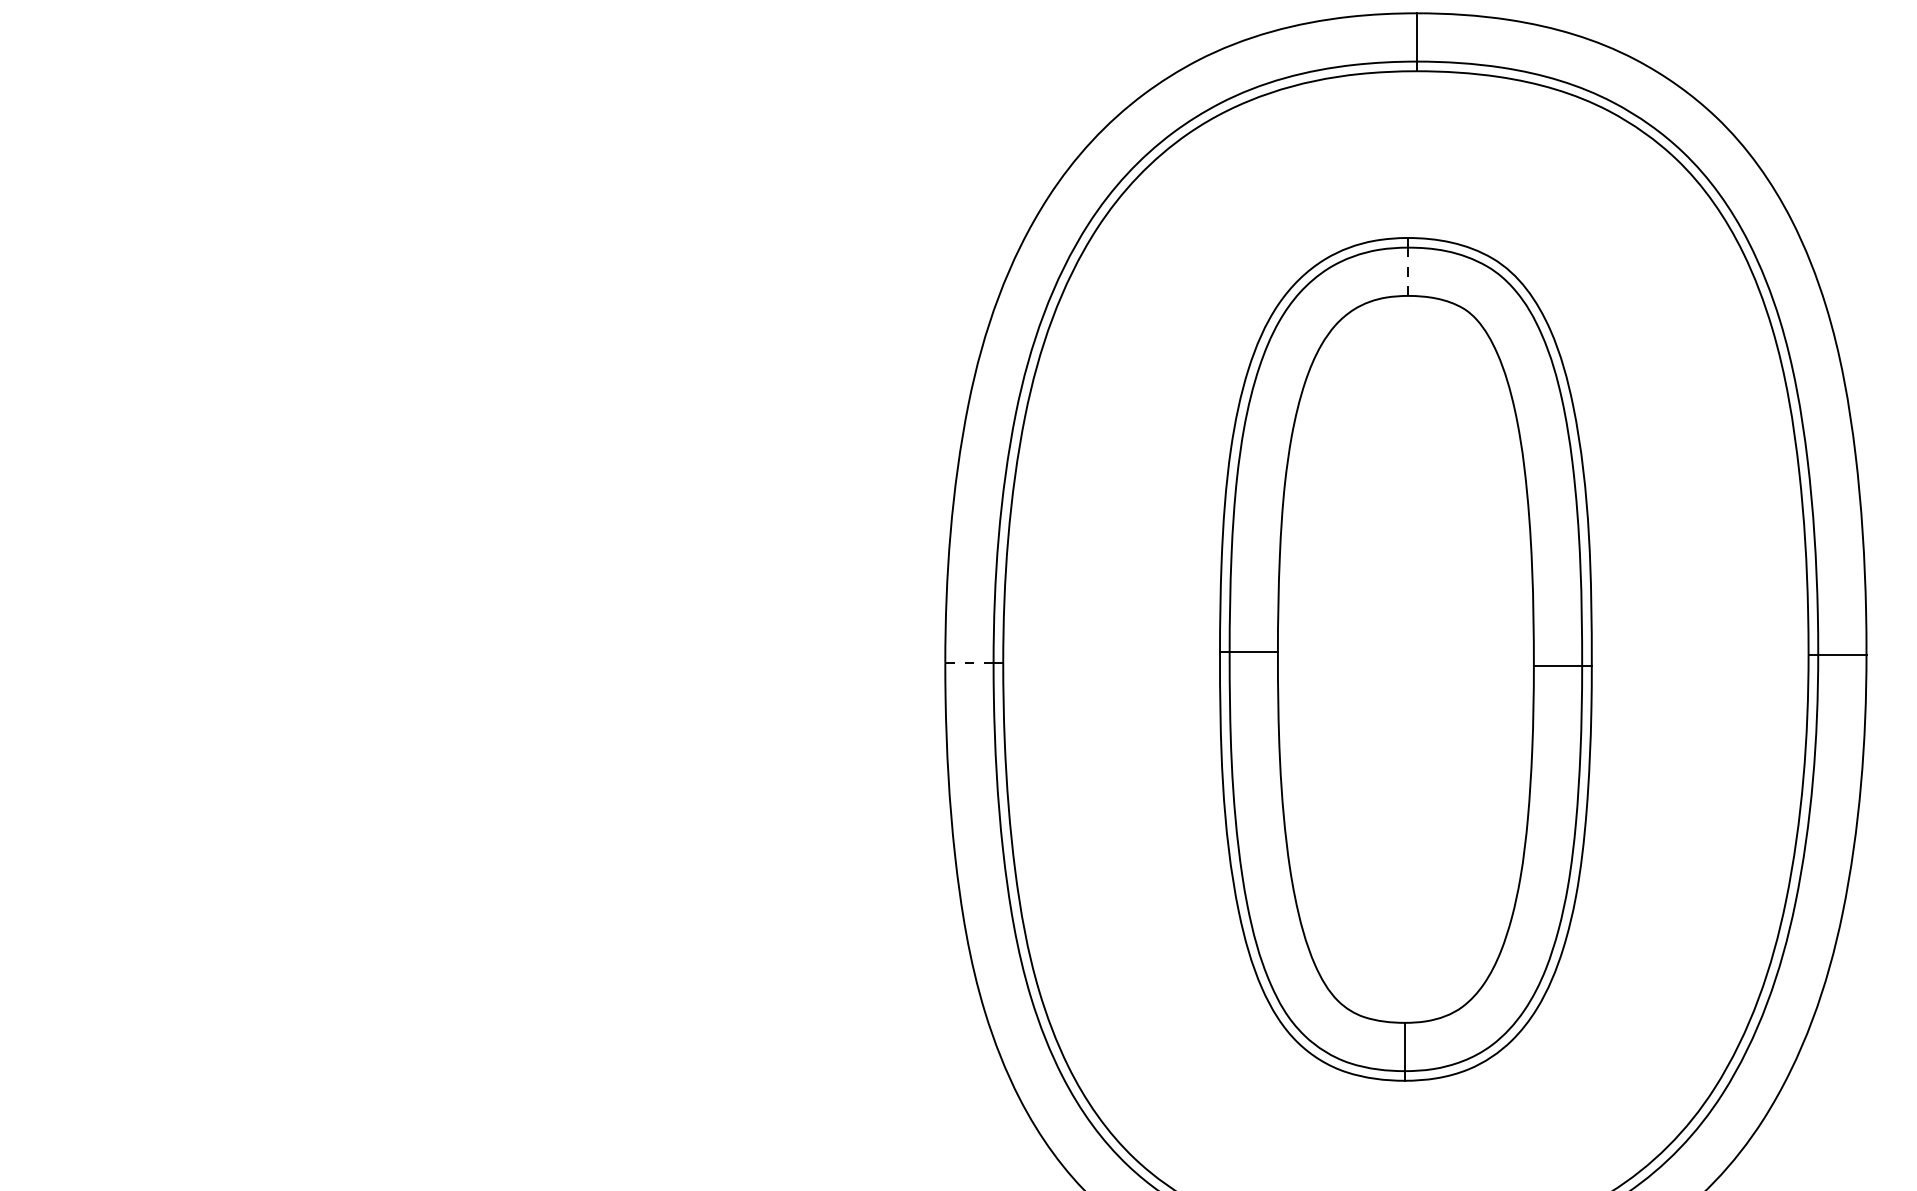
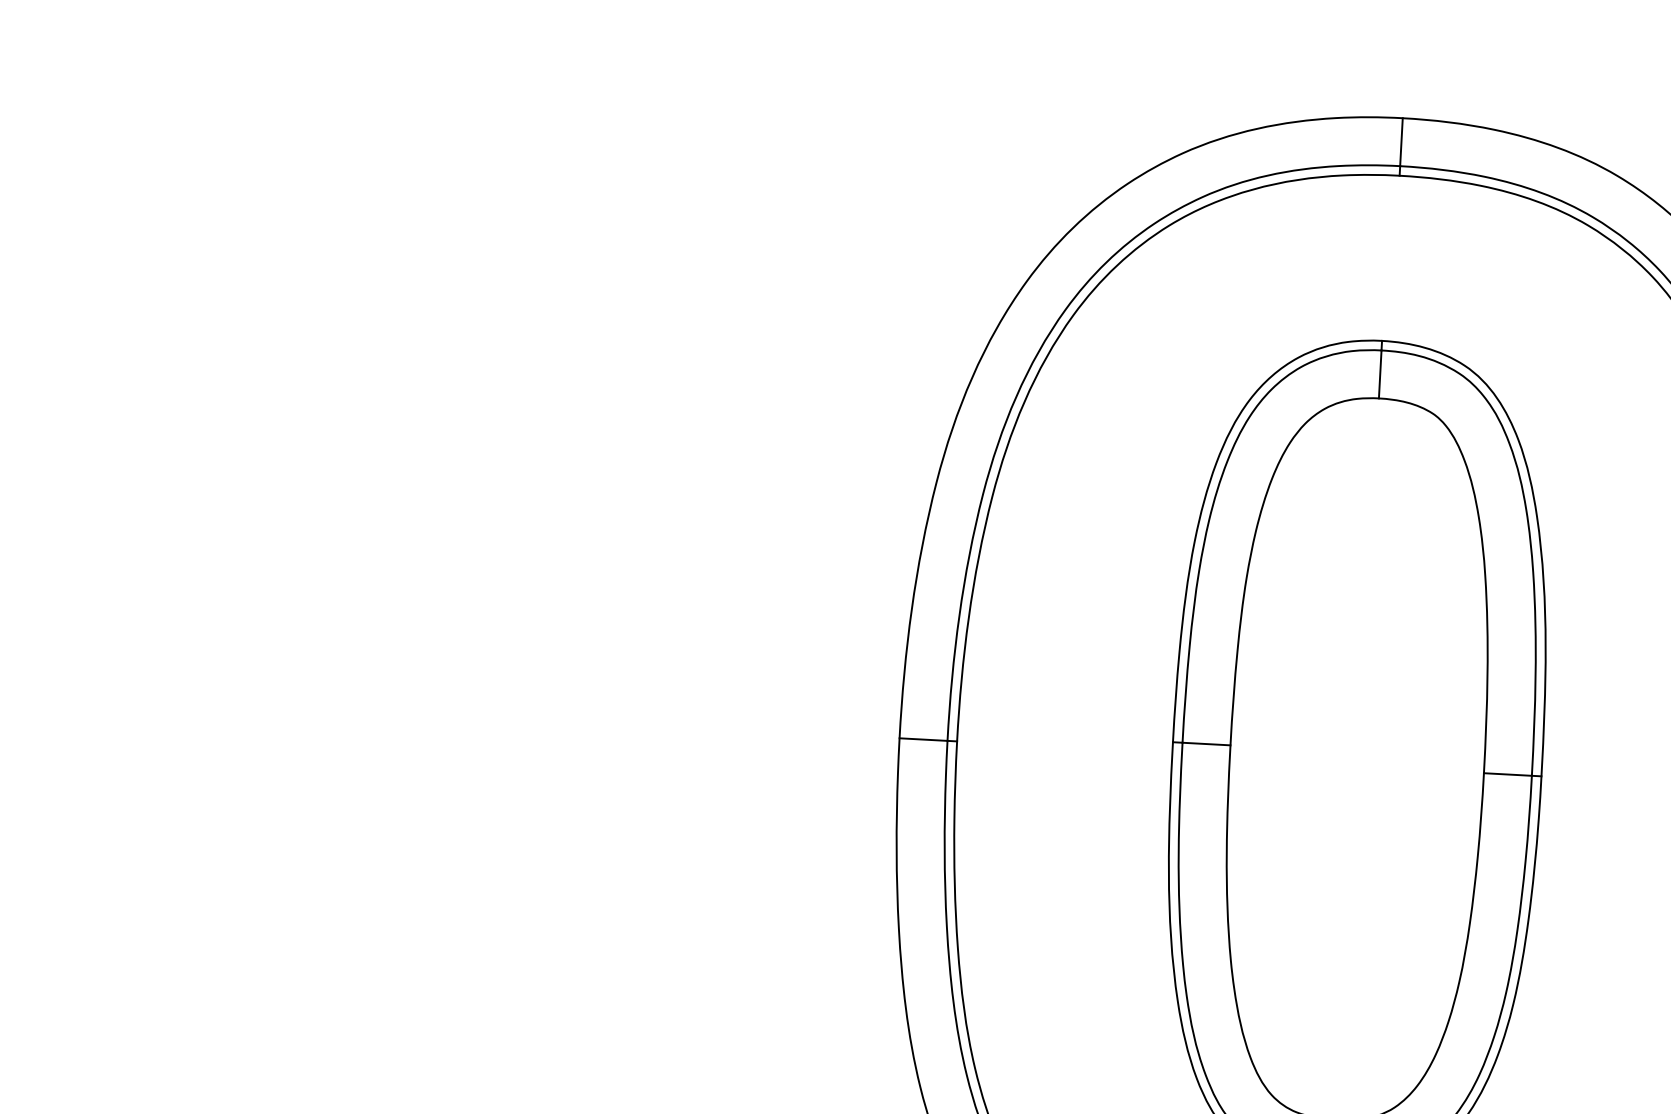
line: (1408, 271) -> (1380, 374), dashed -> solid
line: (969, 663) -> (923, 739), dashed -> solid

